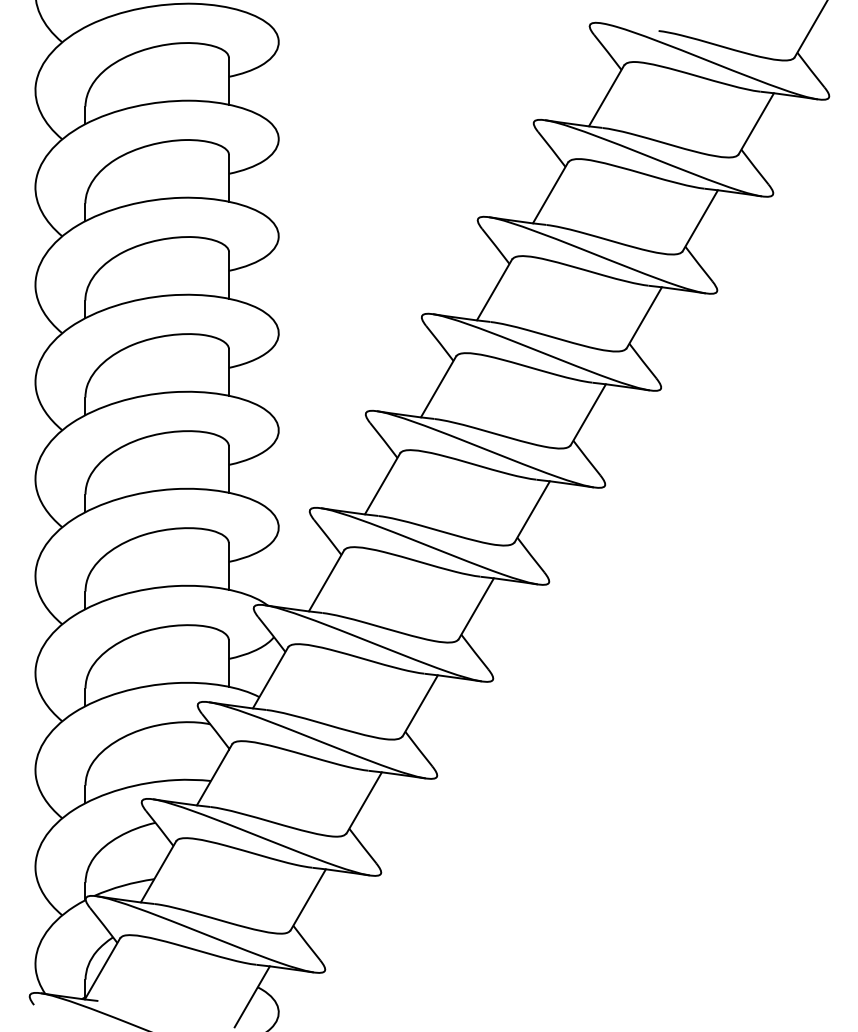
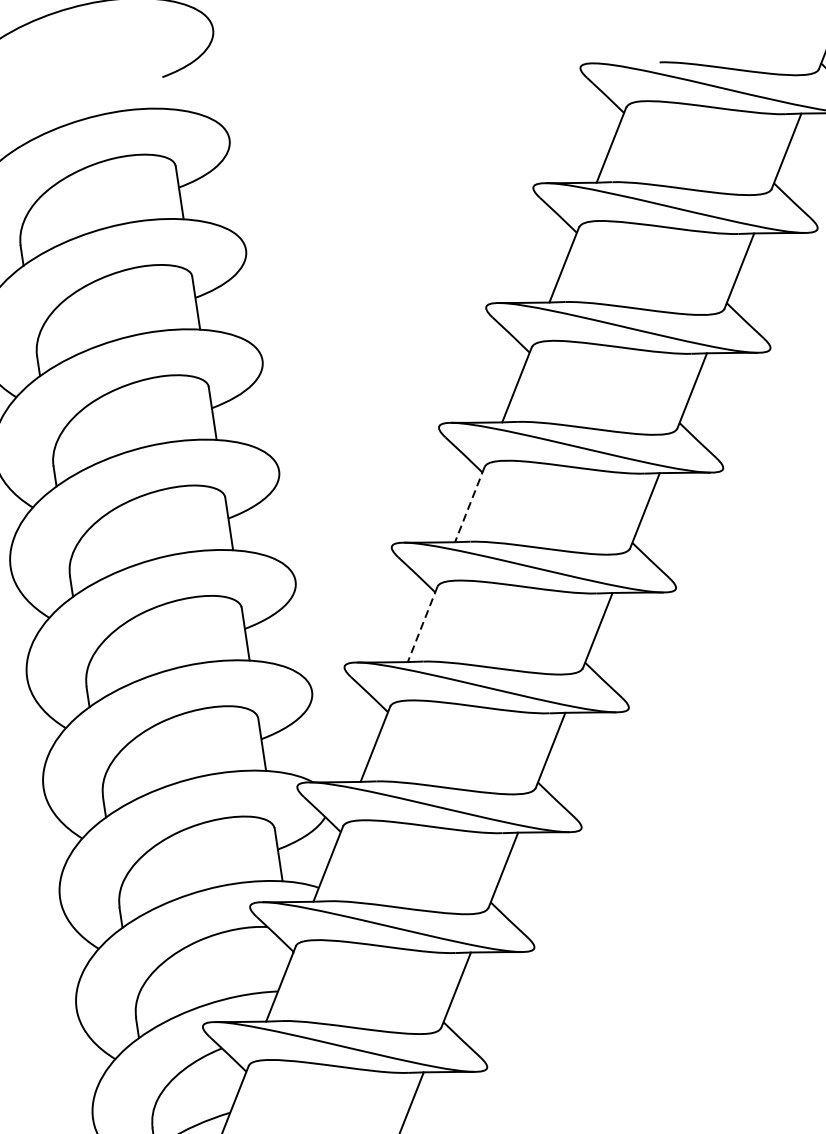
line: (438, 387) -> (469, 505), solid -> dashed
line: (382, 484) -> (422, 625), solid -> dashed

